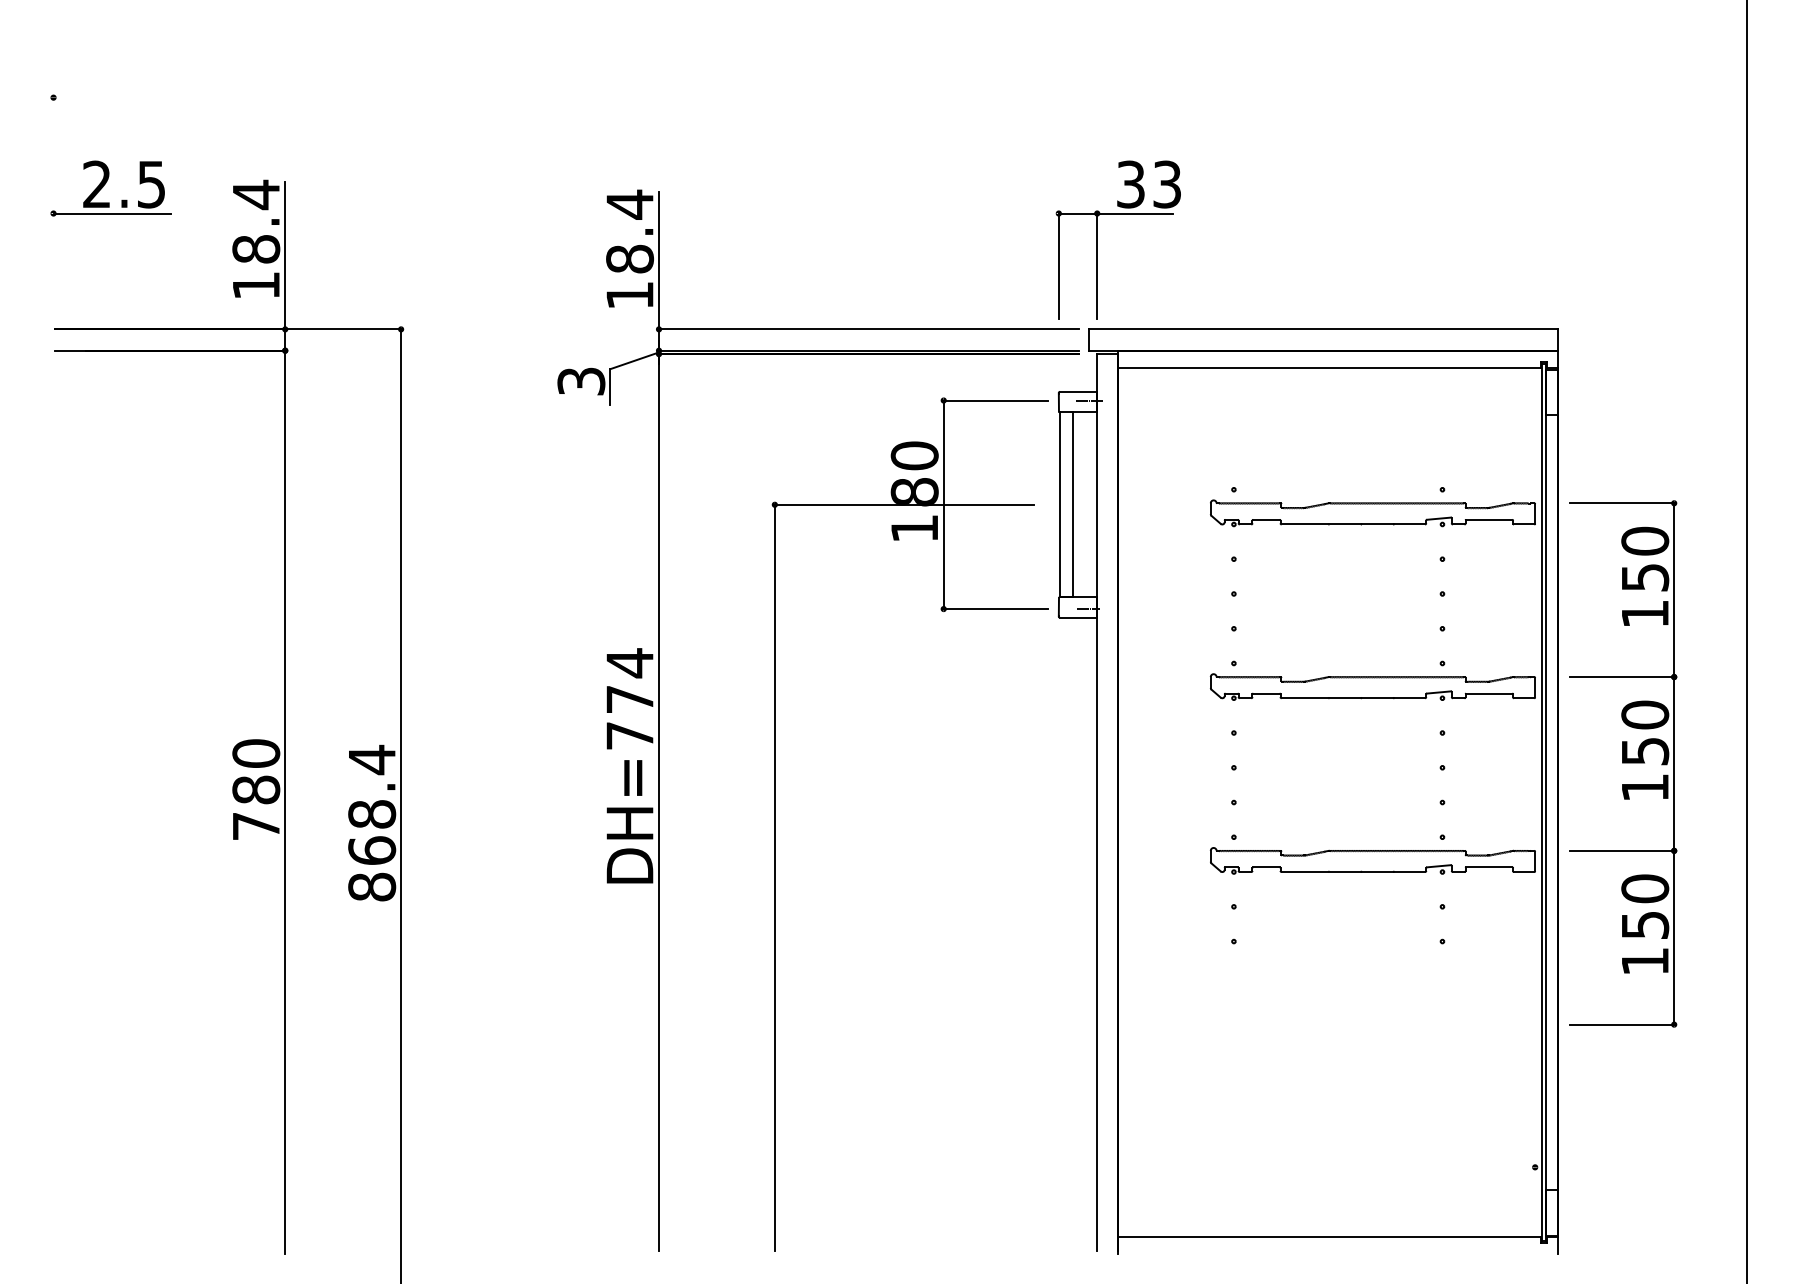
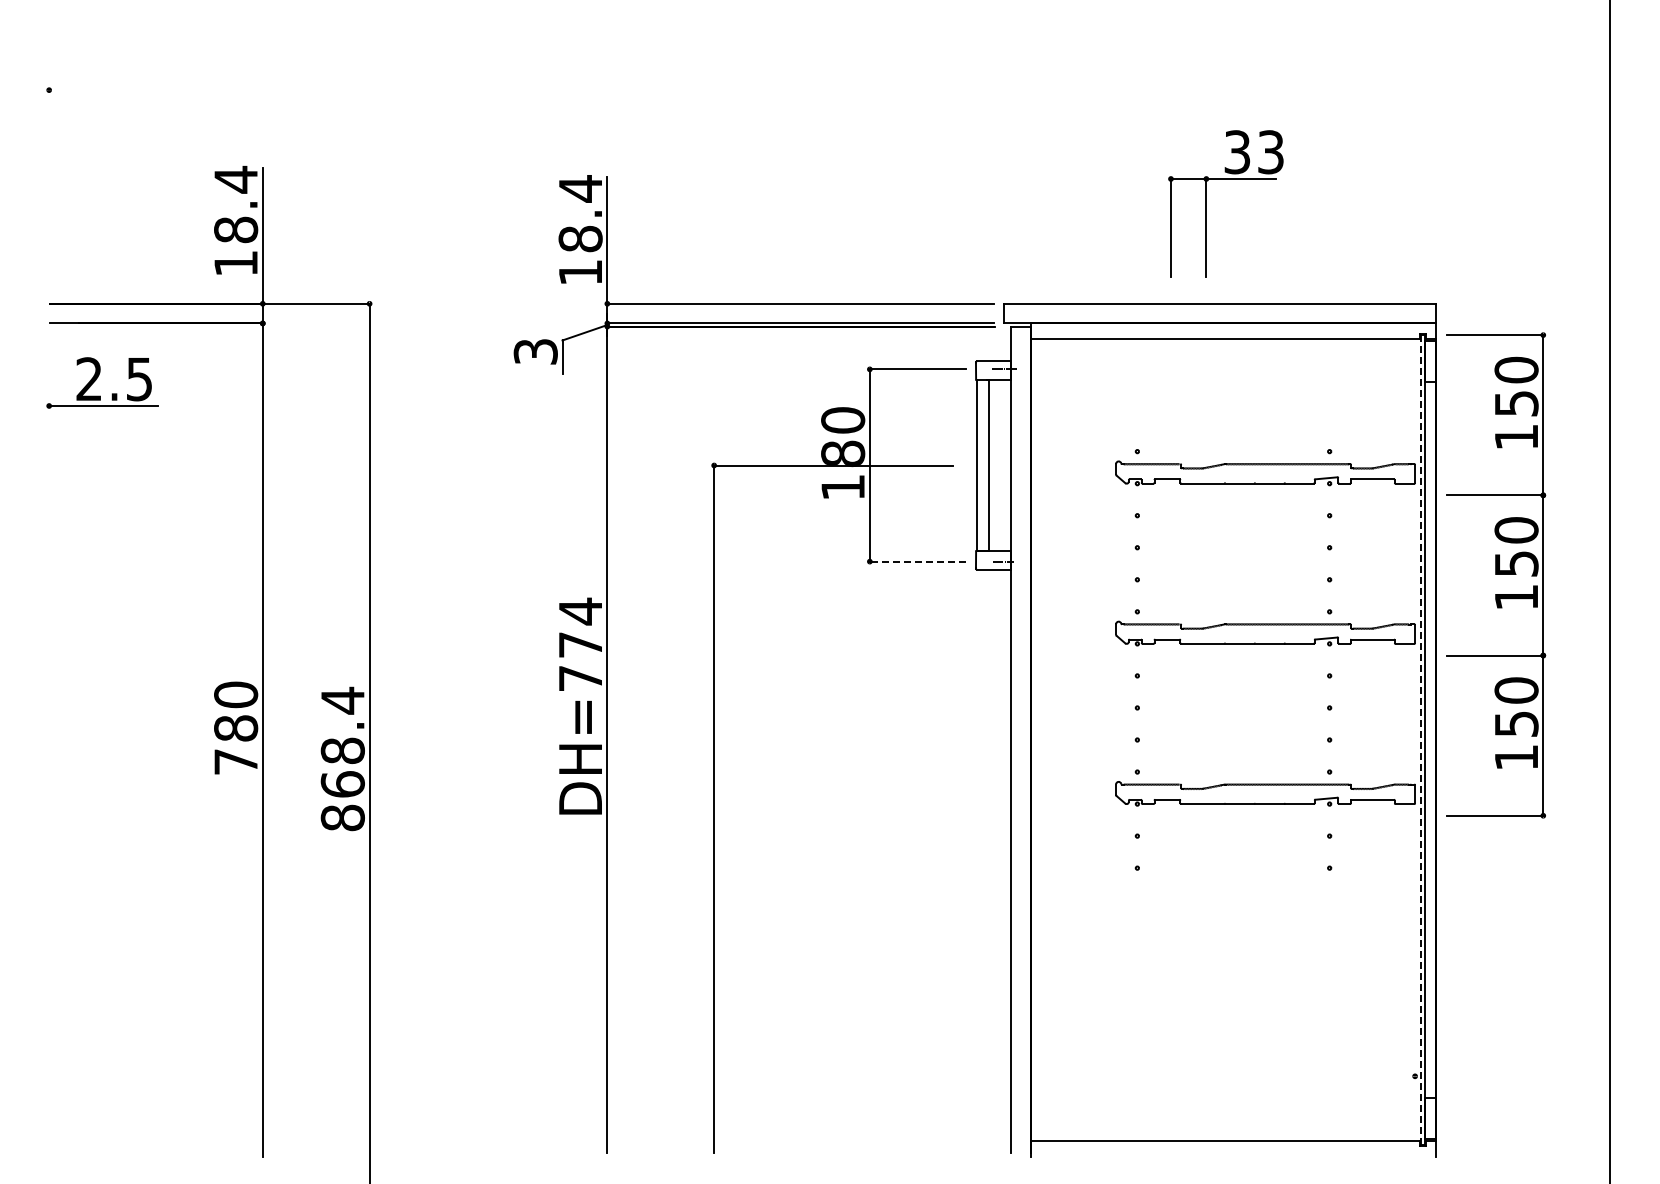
part: (104, 185) -> (96, 380), moved
part: (1097, 240) -> (1206, 203), moved
line: (995, 608) -> (917, 561), solid -> dashed
part: (1623, 764) -> (1496, 575), moved
line: (1541, 803) -> (1420, 740), solid -> dashed

